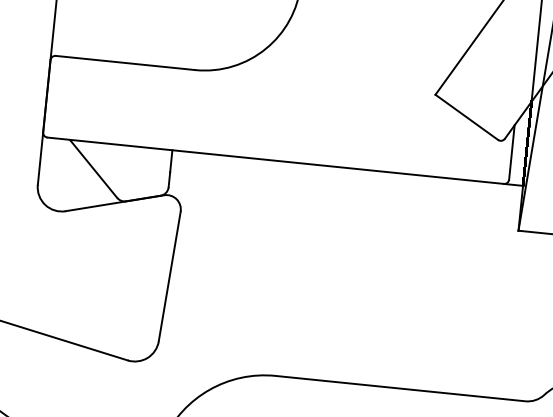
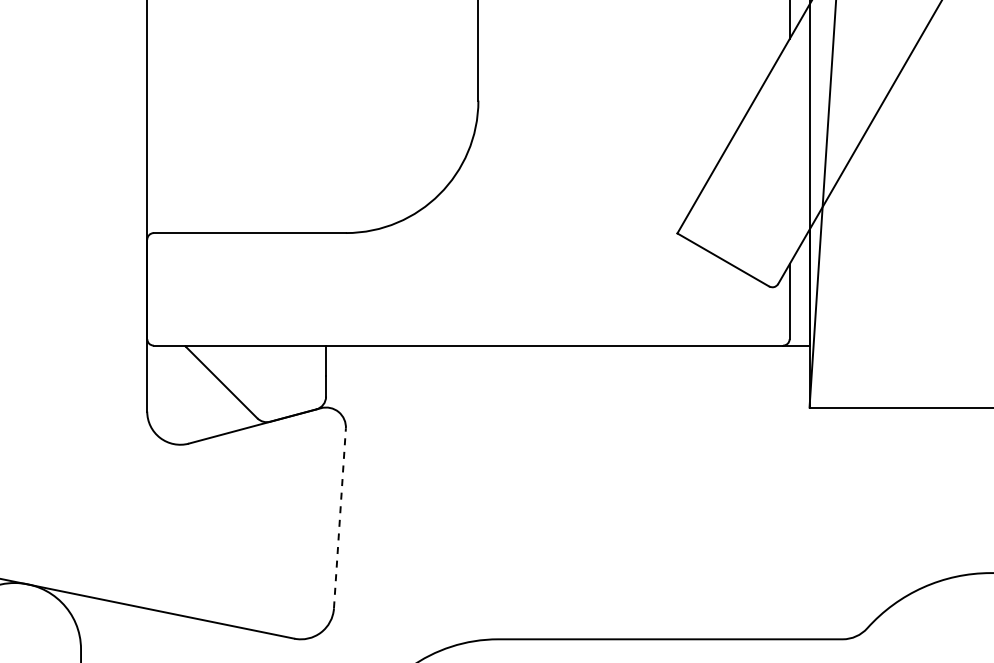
line: (169, 276) -> (339, 518), solid -> dashed

